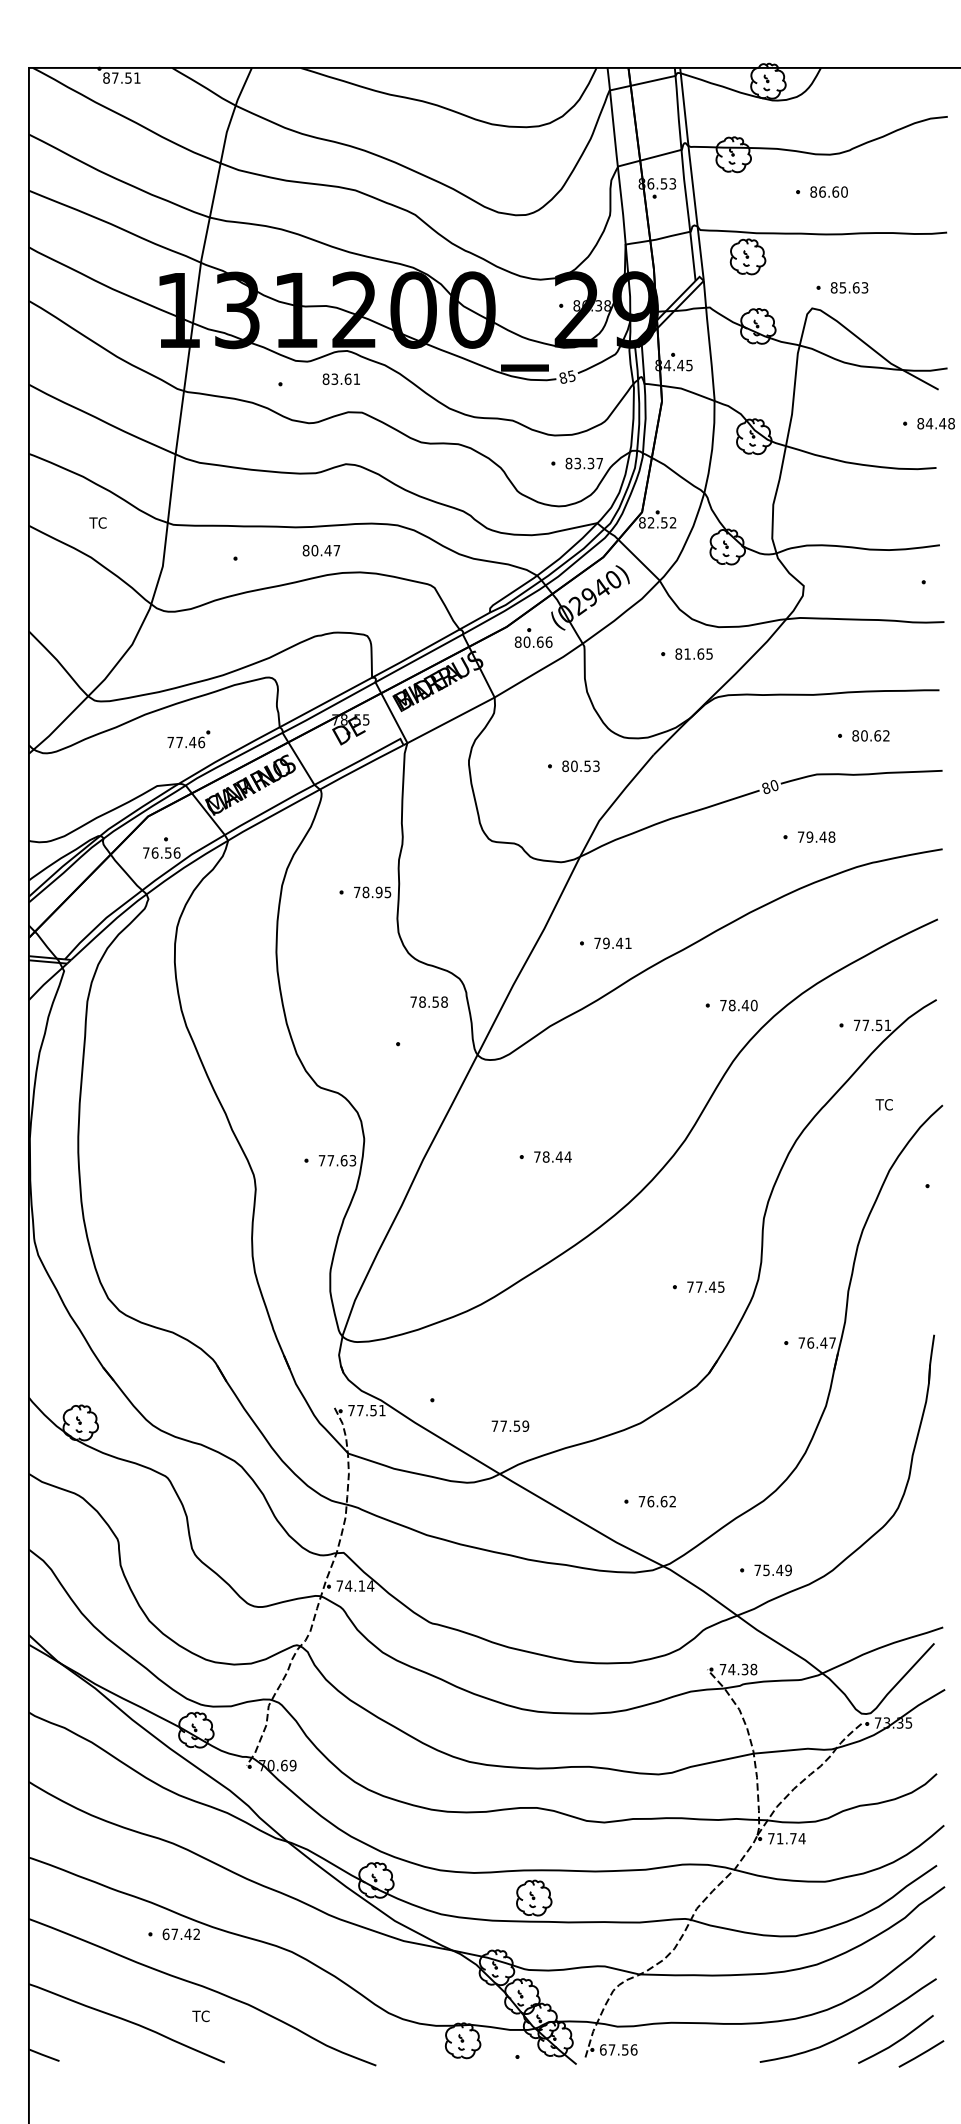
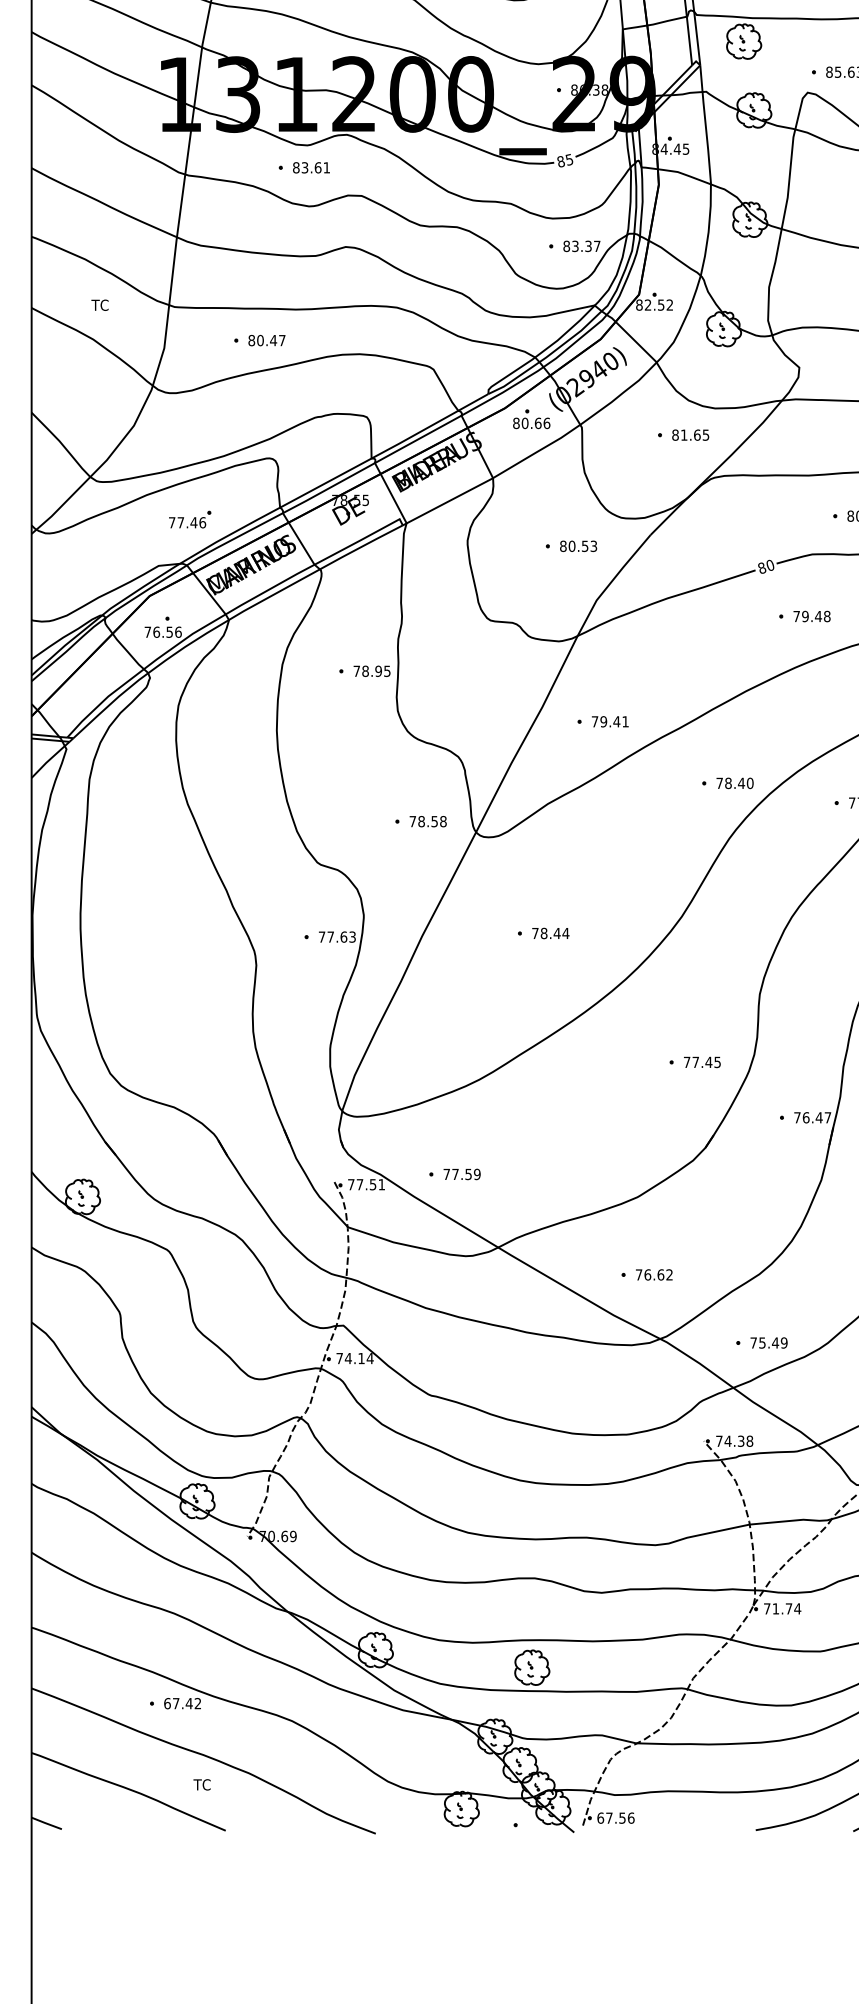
text: (340, 378) -> (310, 167), moved
text: (321, 550) -> (266, 340), moved
text: (428, 1001) -> (427, 820), moved
text: (510, 1425) -> (462, 1173), moved

